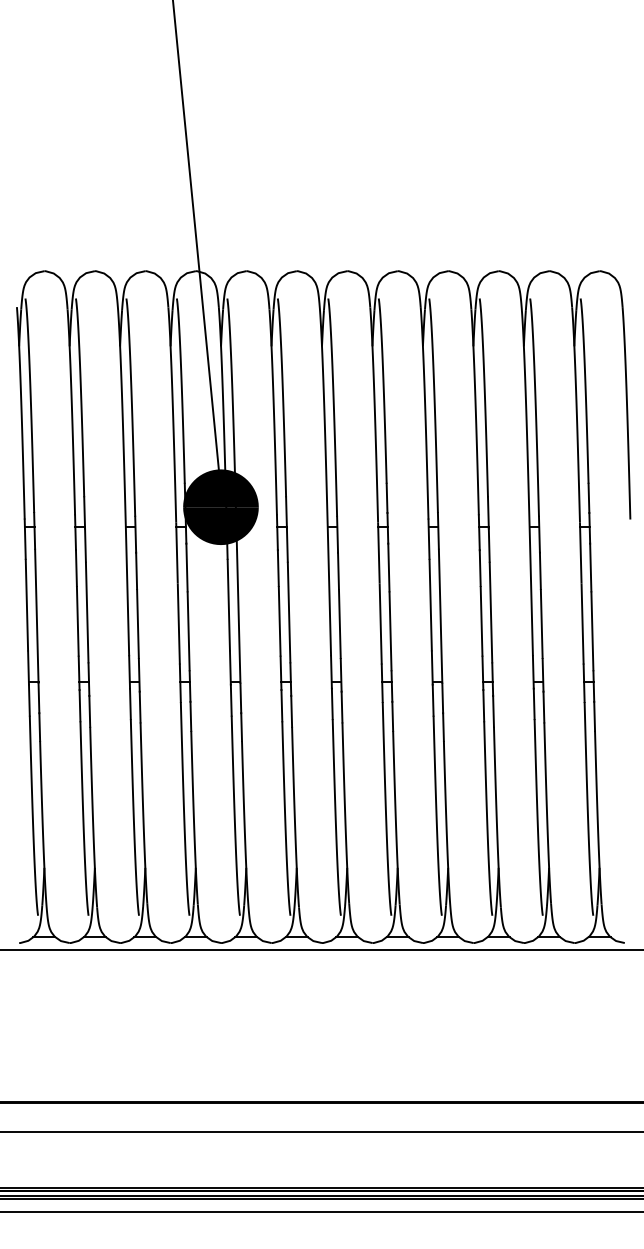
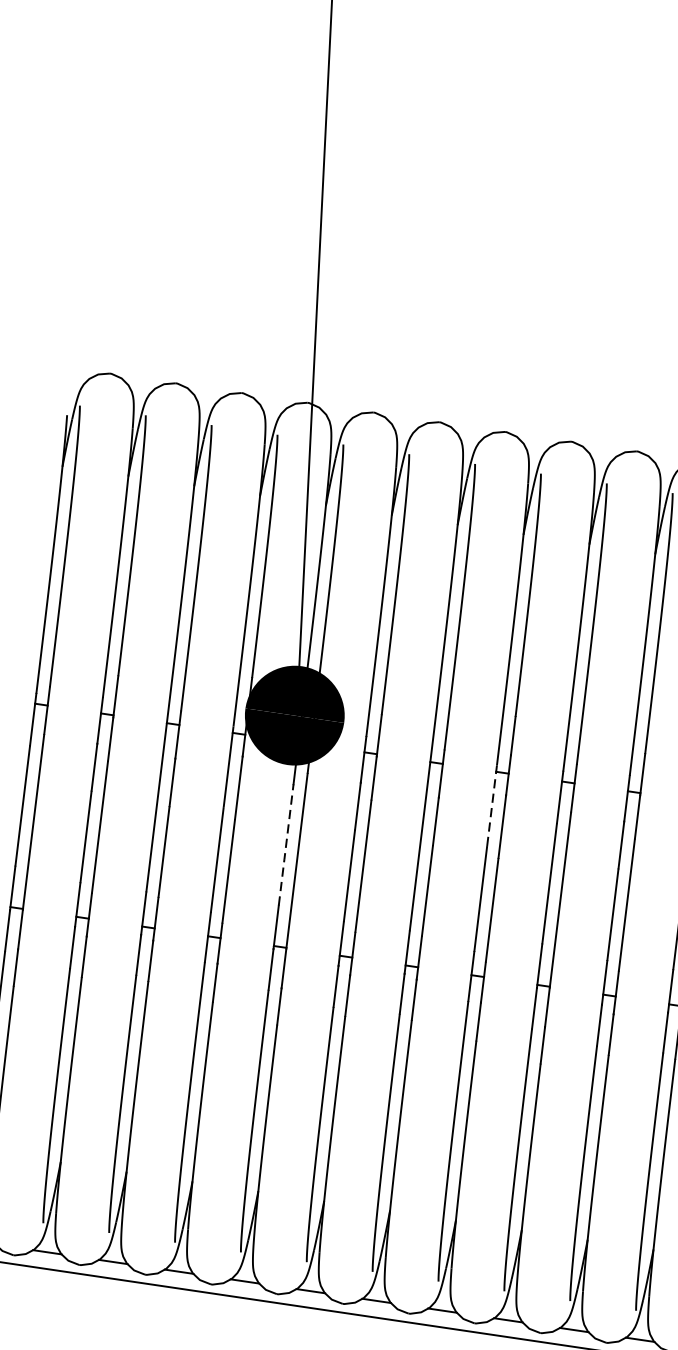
line: (378, 553) -> (491, 806), solid -> dashed
line: (228, 605) -> (285, 845), solid -> dashed

